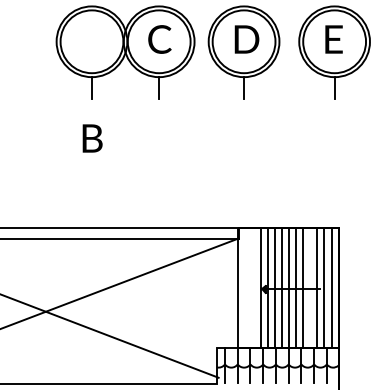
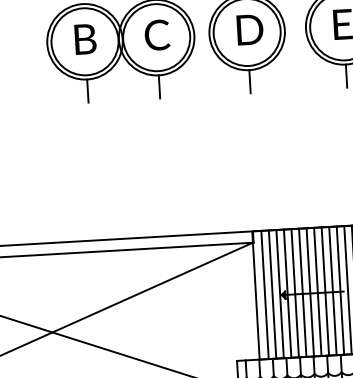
text: (92, 138) -> (85, 39), moved
line: (246, 288) -> (264, 295), added
line: (253, 288) -> (272, 294), added
line: (310, 288) -> (333, 291), added

